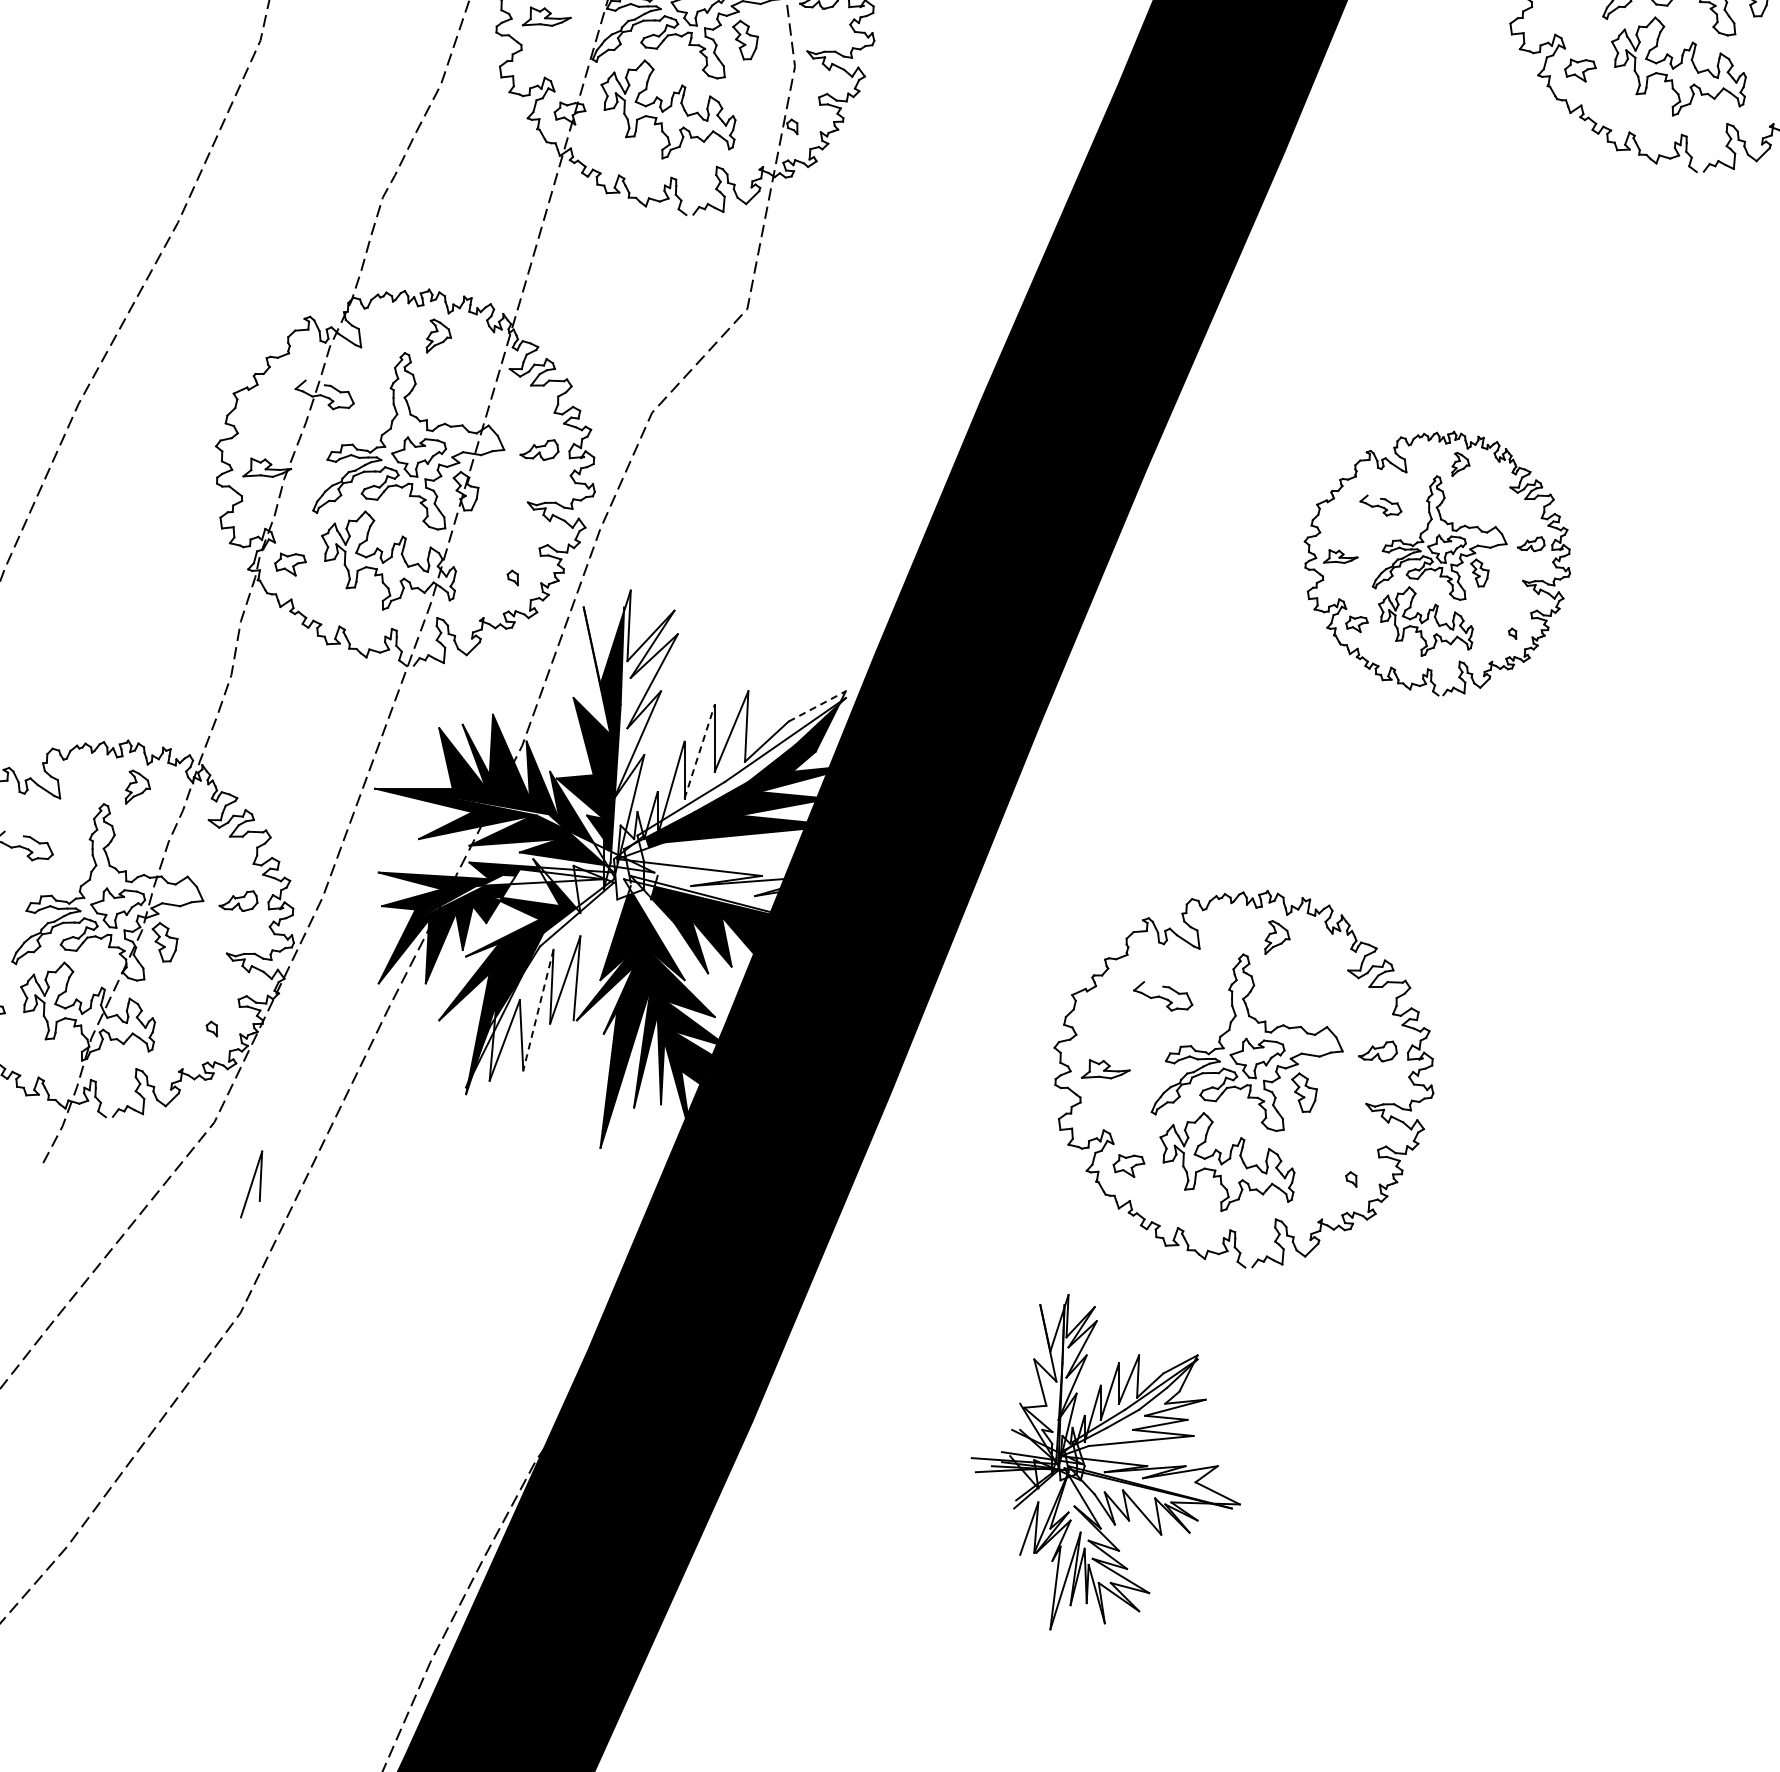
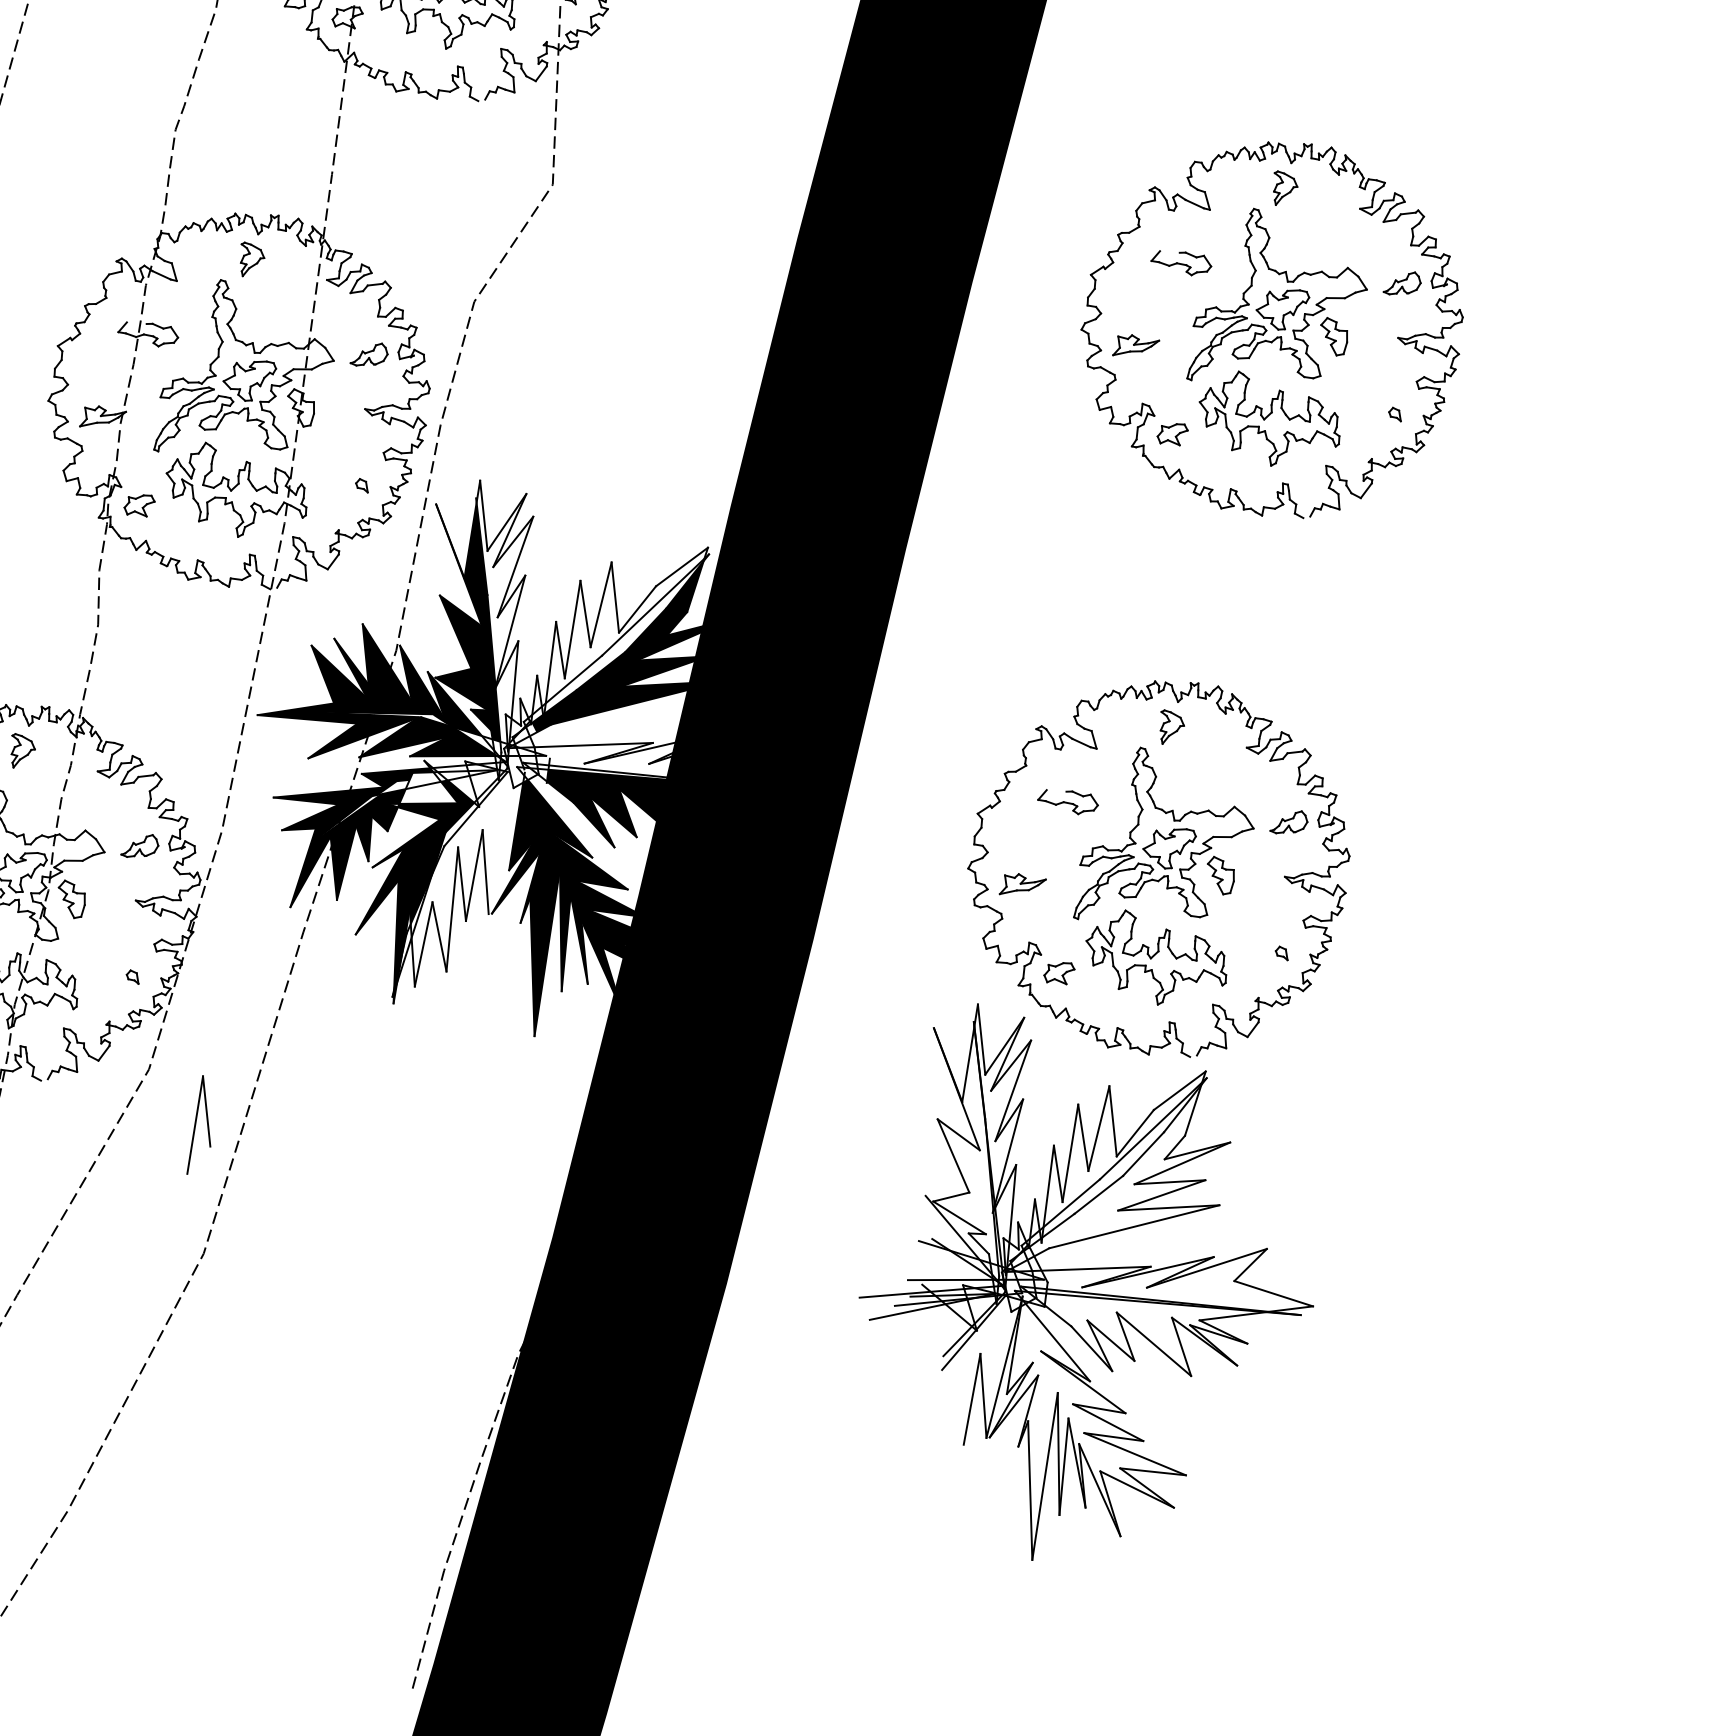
part: (1437, 563) -> (1273, 331), size x1.43
line: (817, 706) -> (682, 567), dashed -> solid
line: (699, 751) -> (572, 629), dashed -> solid
line: (538, 1010) -> (452, 909), dashed -> solid
part: (251, 1184) -> (195, 1125), size x1.43
part: (1105, 1461) -> (1081, 1269), size x1.67

